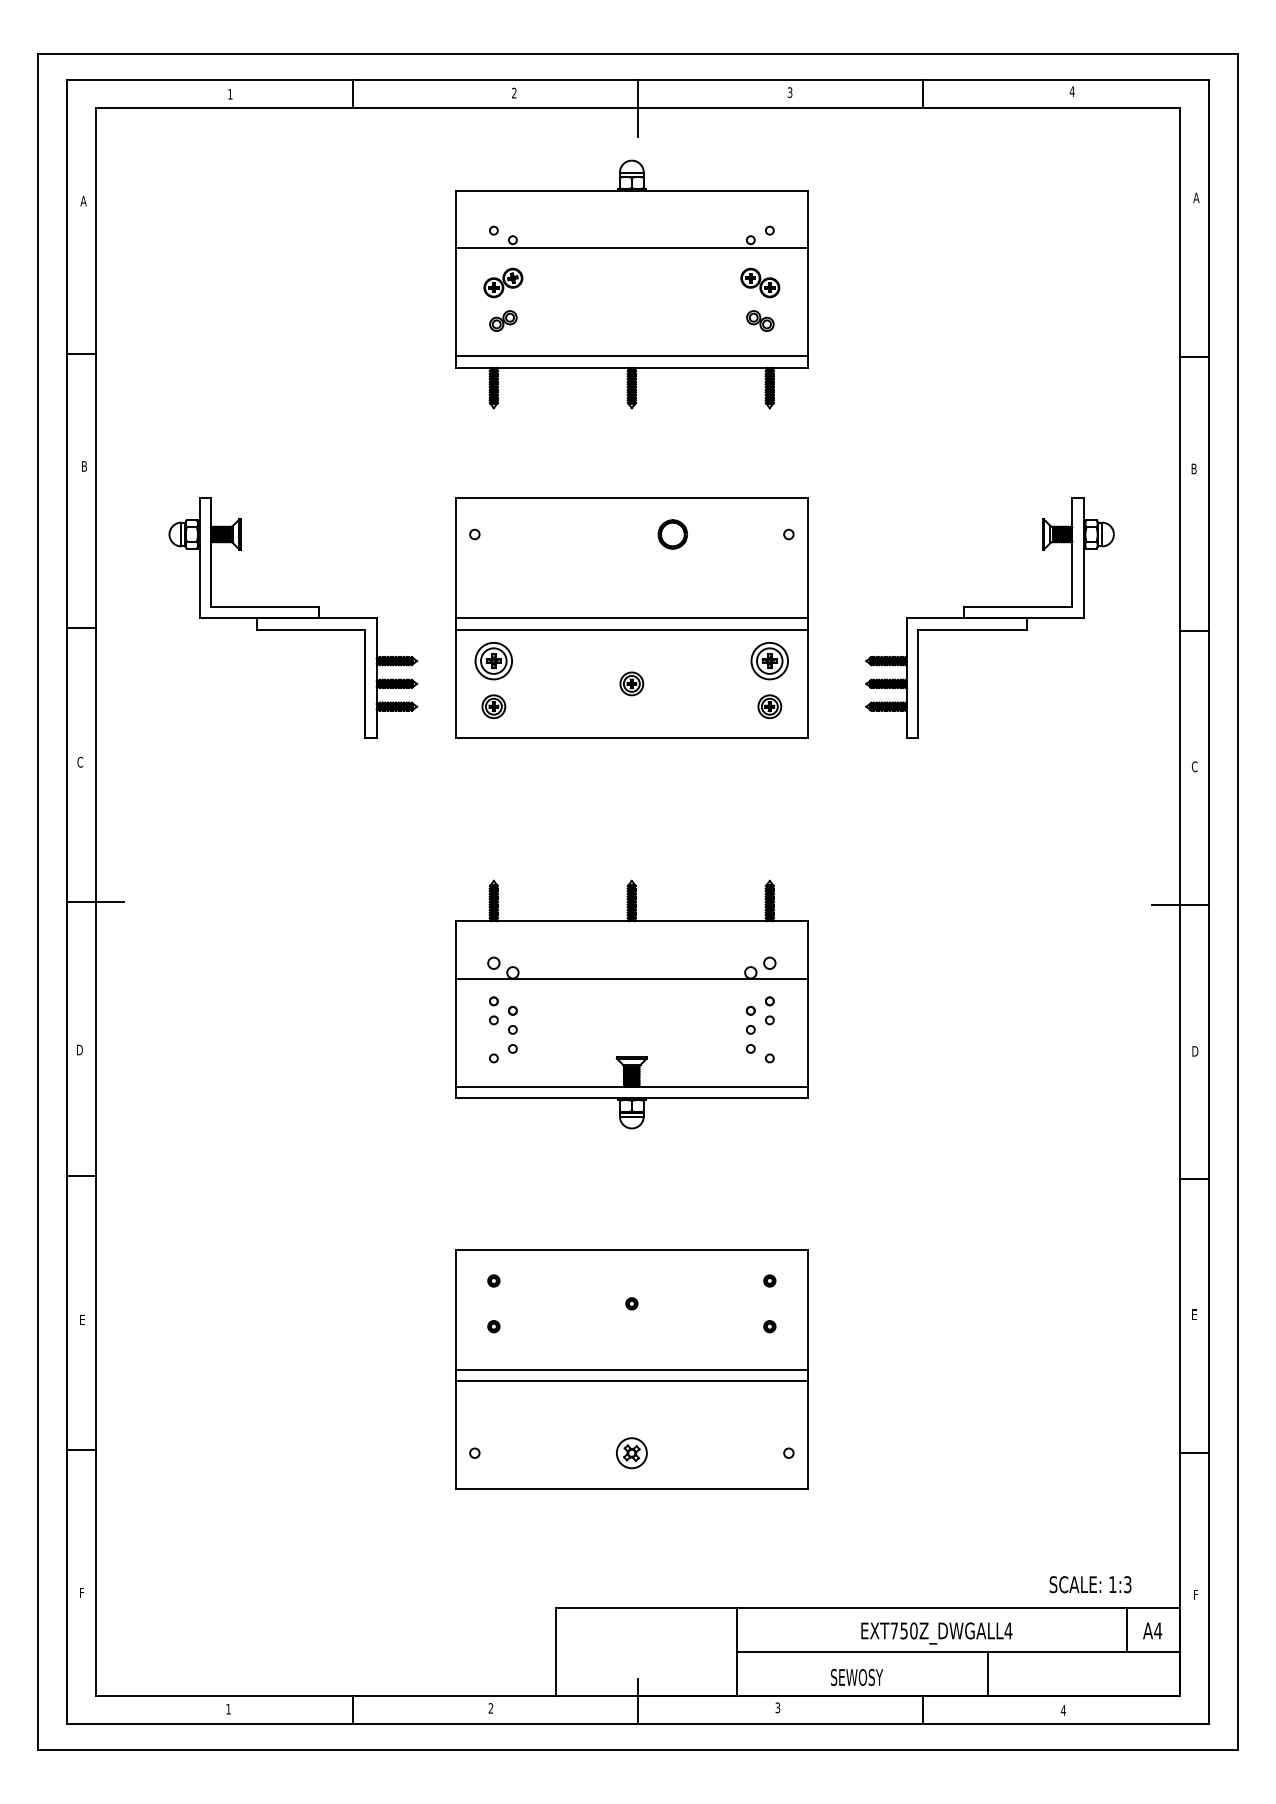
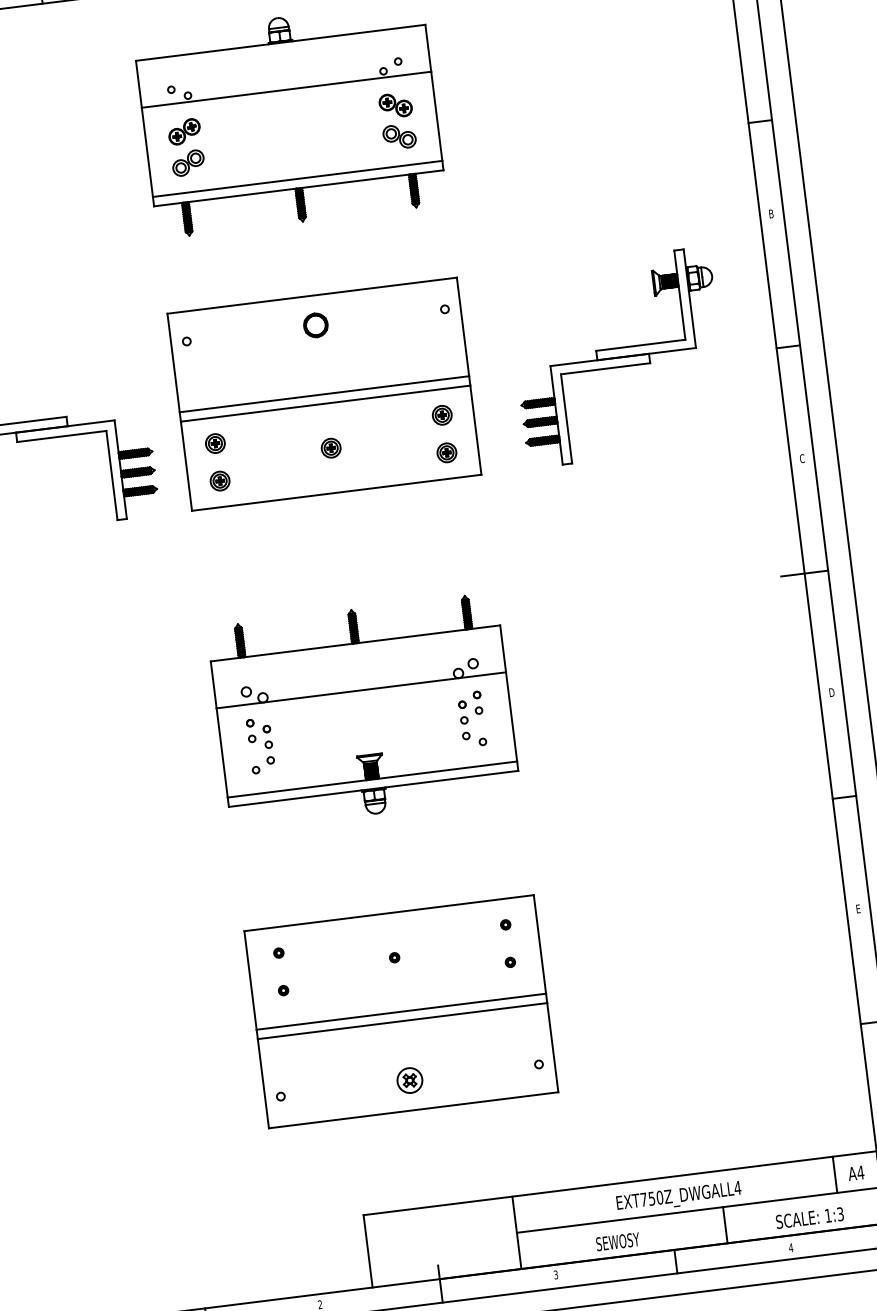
part: (503, 320) -> (188, 162), size x1.43
part: (760, 320) -> (399, 136), size x1.43
part: (672, 534) -> (315, 325), moved
part: (493, 660) -> (215, 443), size x0.62
part: (769, 660) -> (441, 414), size x0.62
text: (1090, 1584) -> (809, 1217), moved

